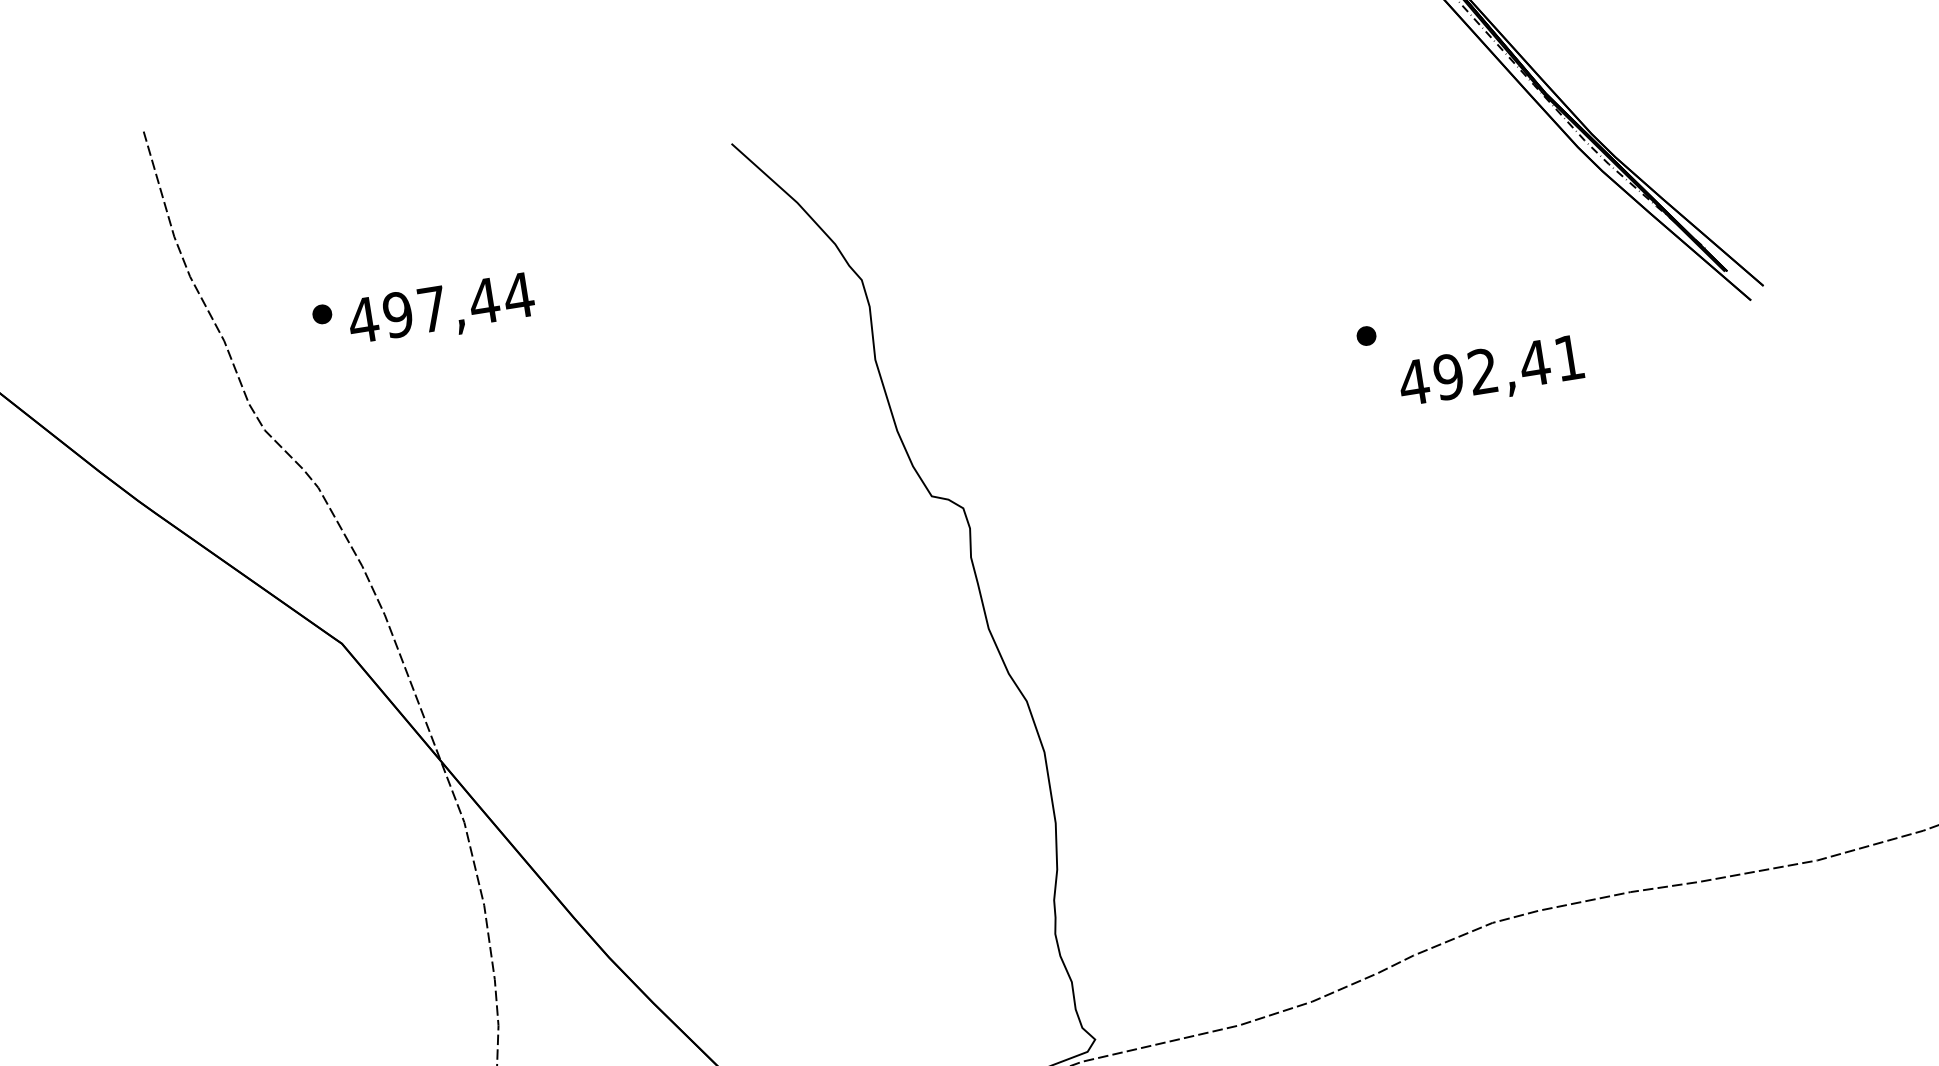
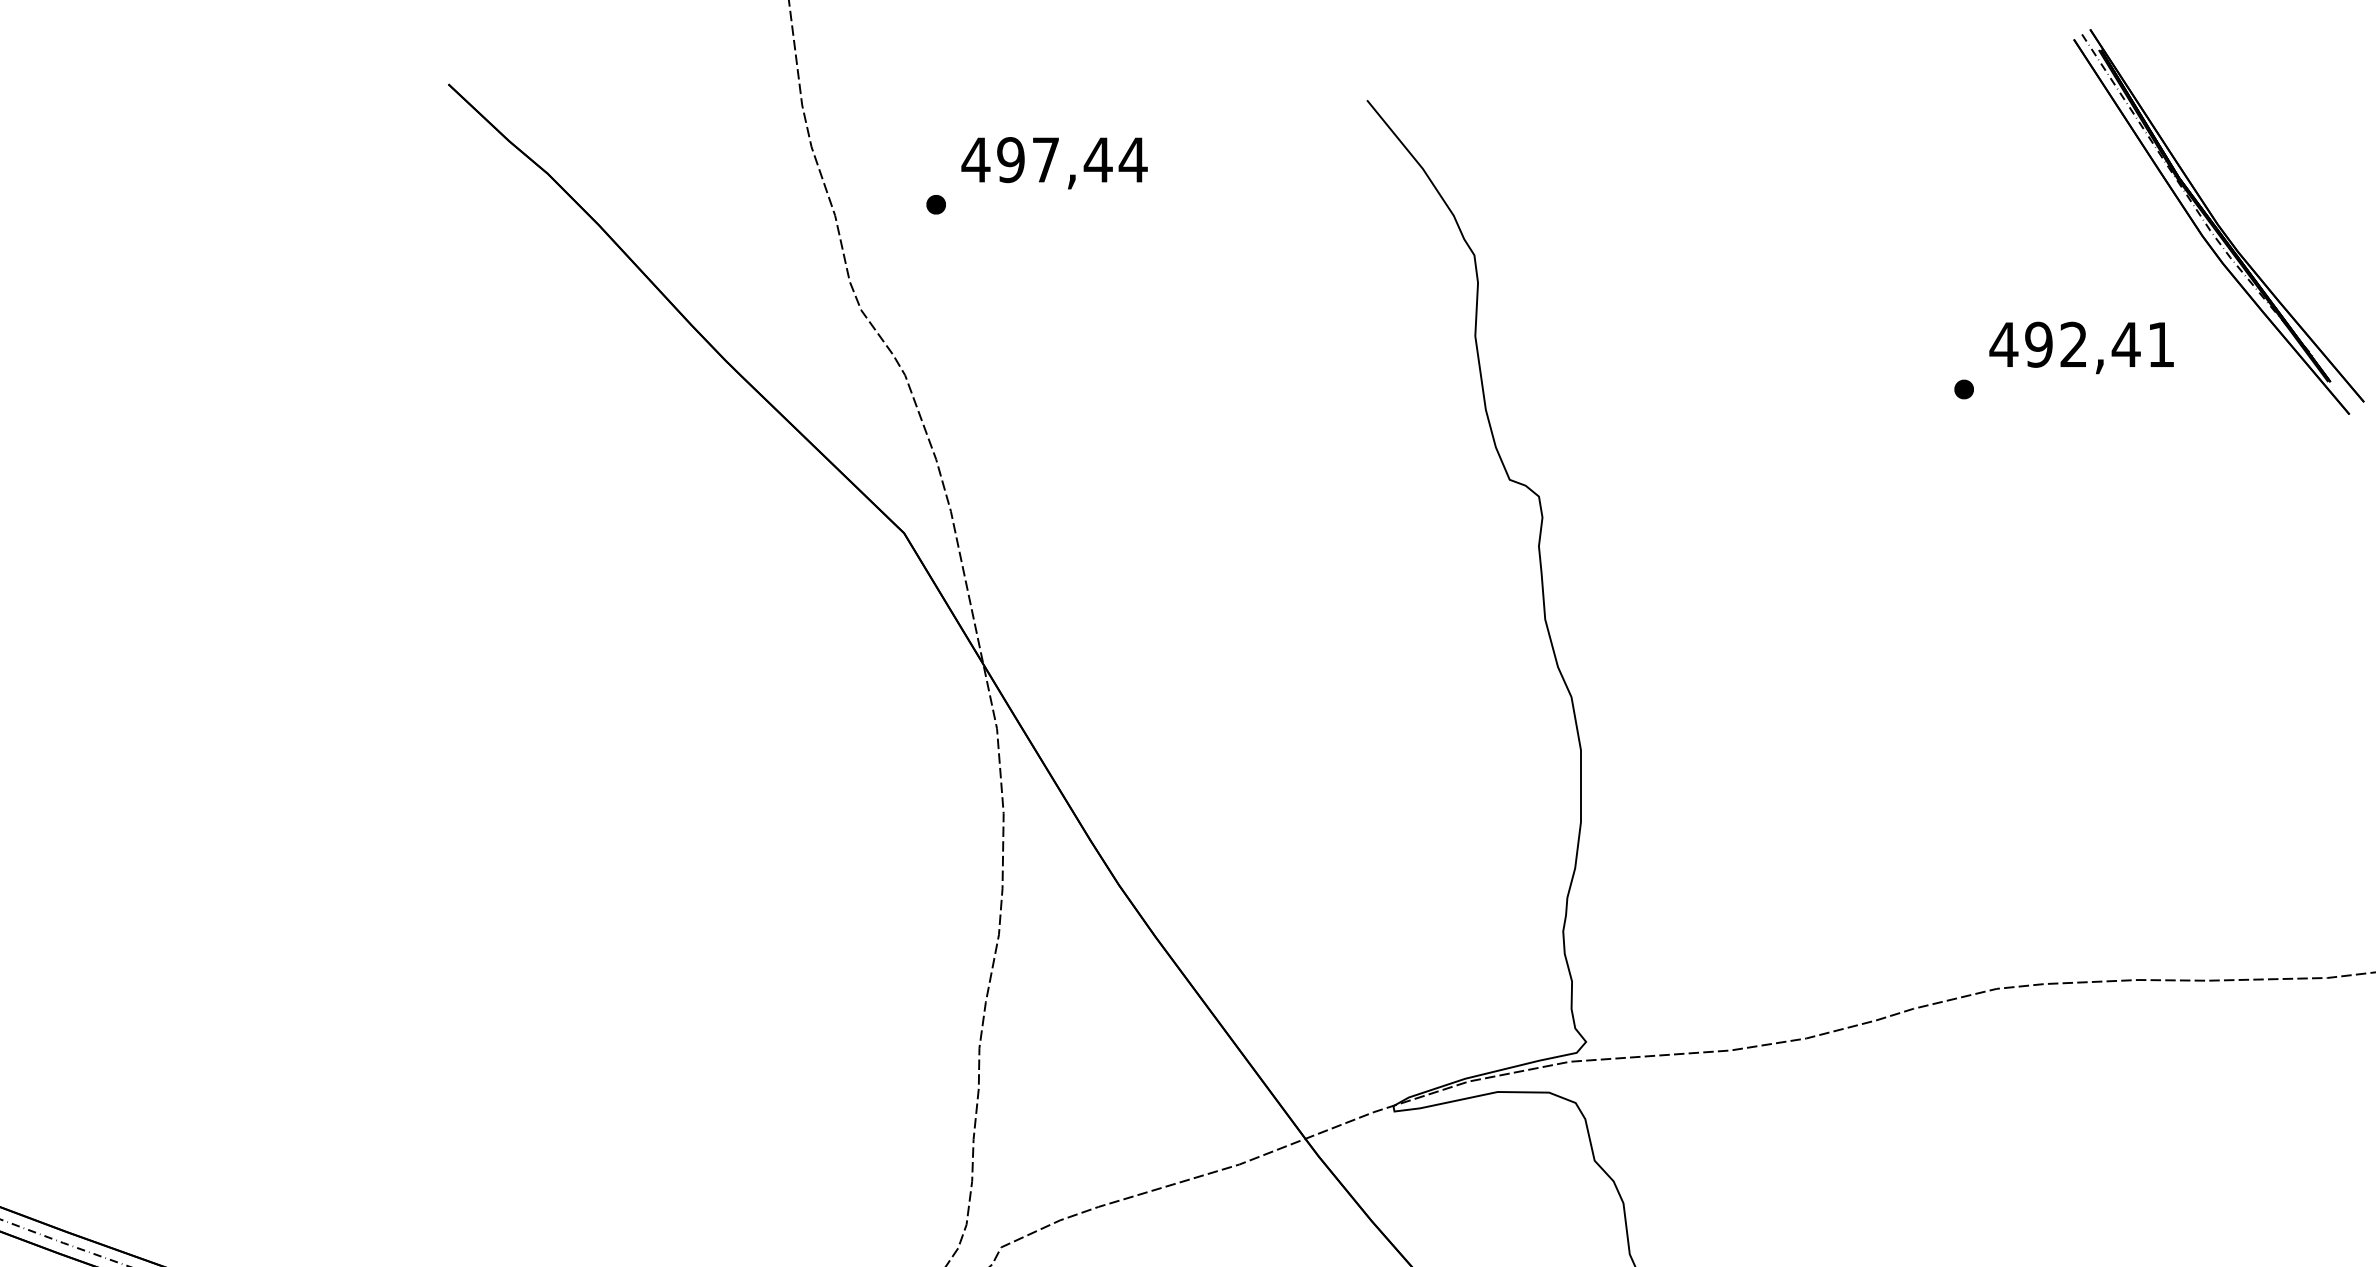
text: (441, 311) -> (1054, 163), moved
text: (1491, 373) -> (2081, 347), moved

